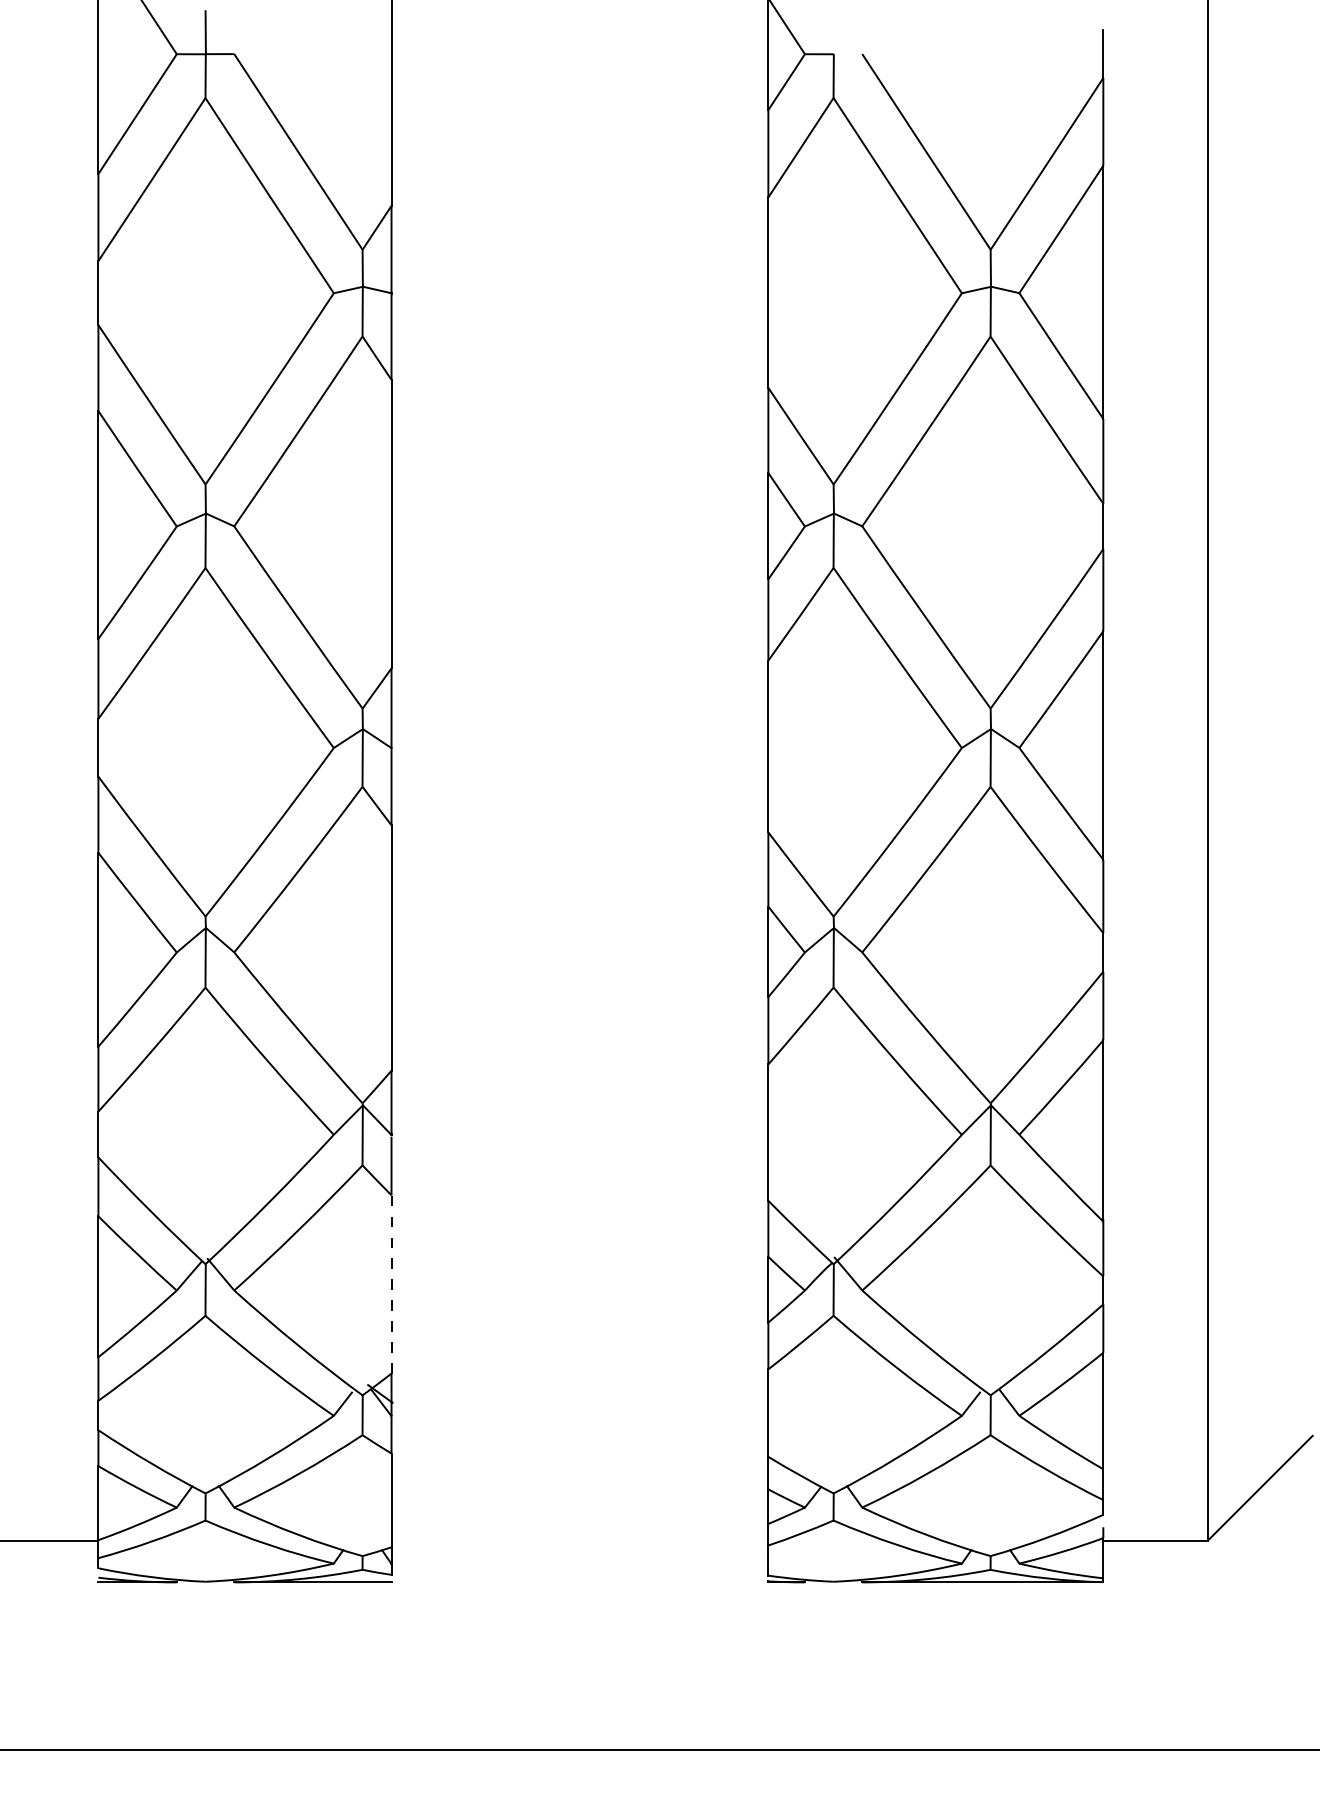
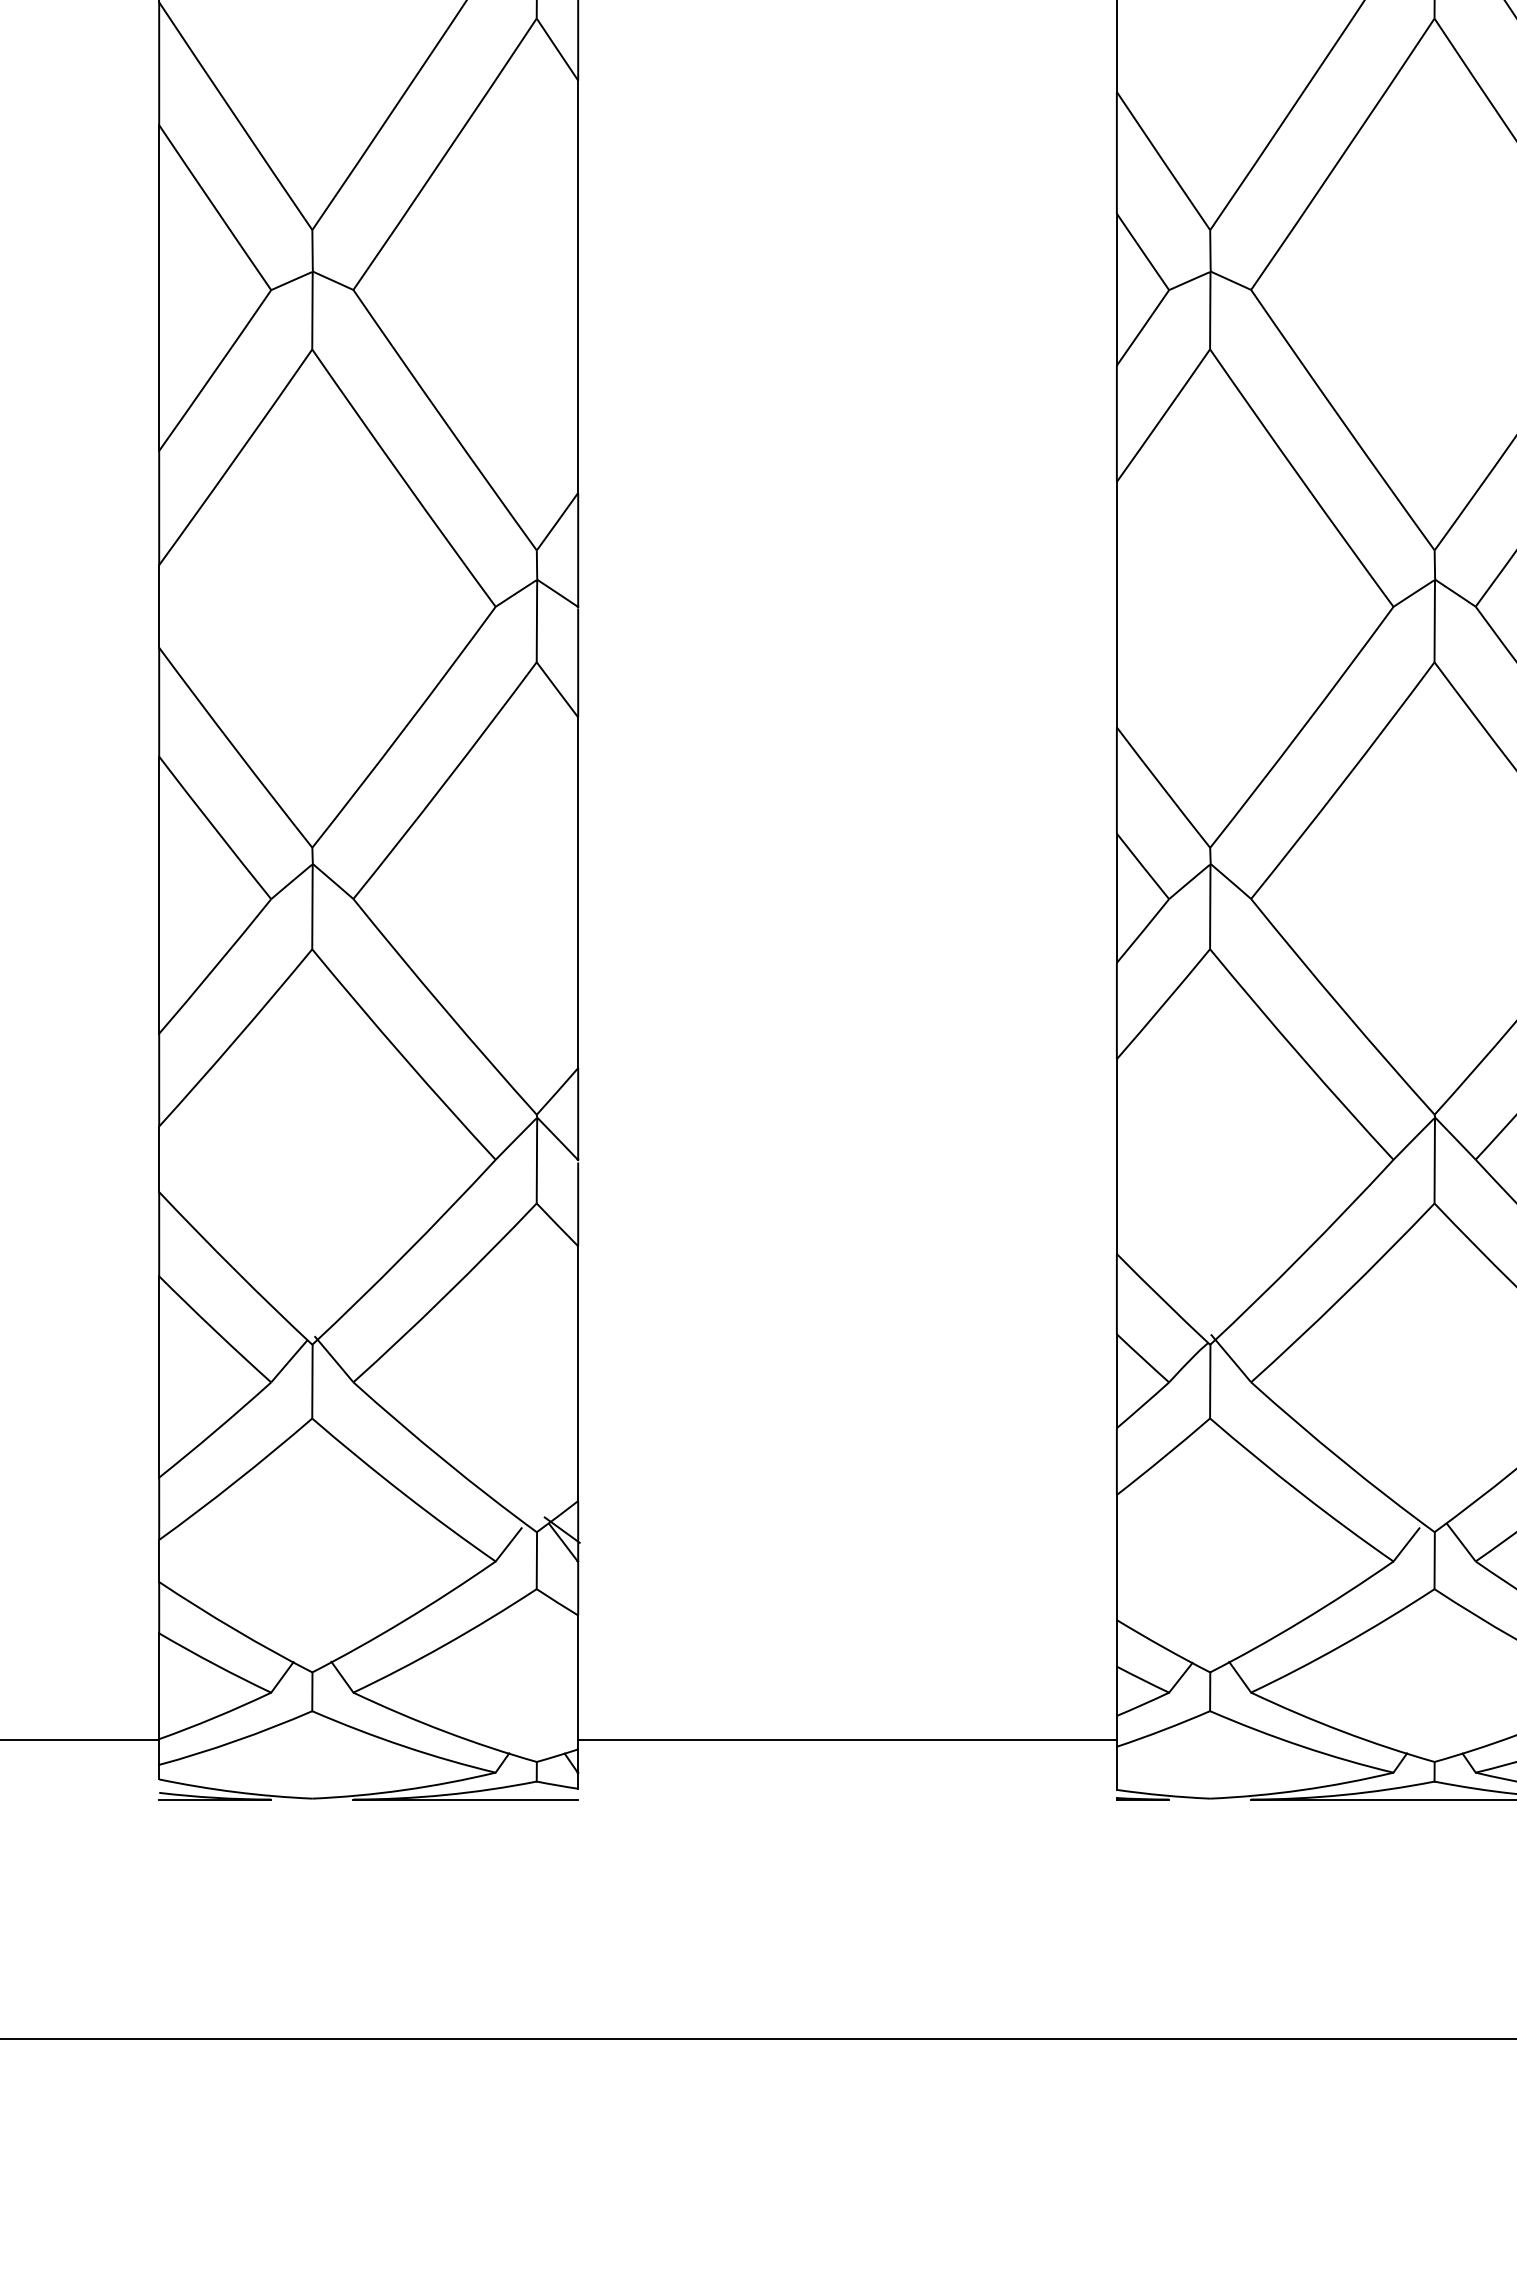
line: (391, 1283) -> (578, 1372), dashed -> solid
line: (579, 1540) -> (846, 1739), added

